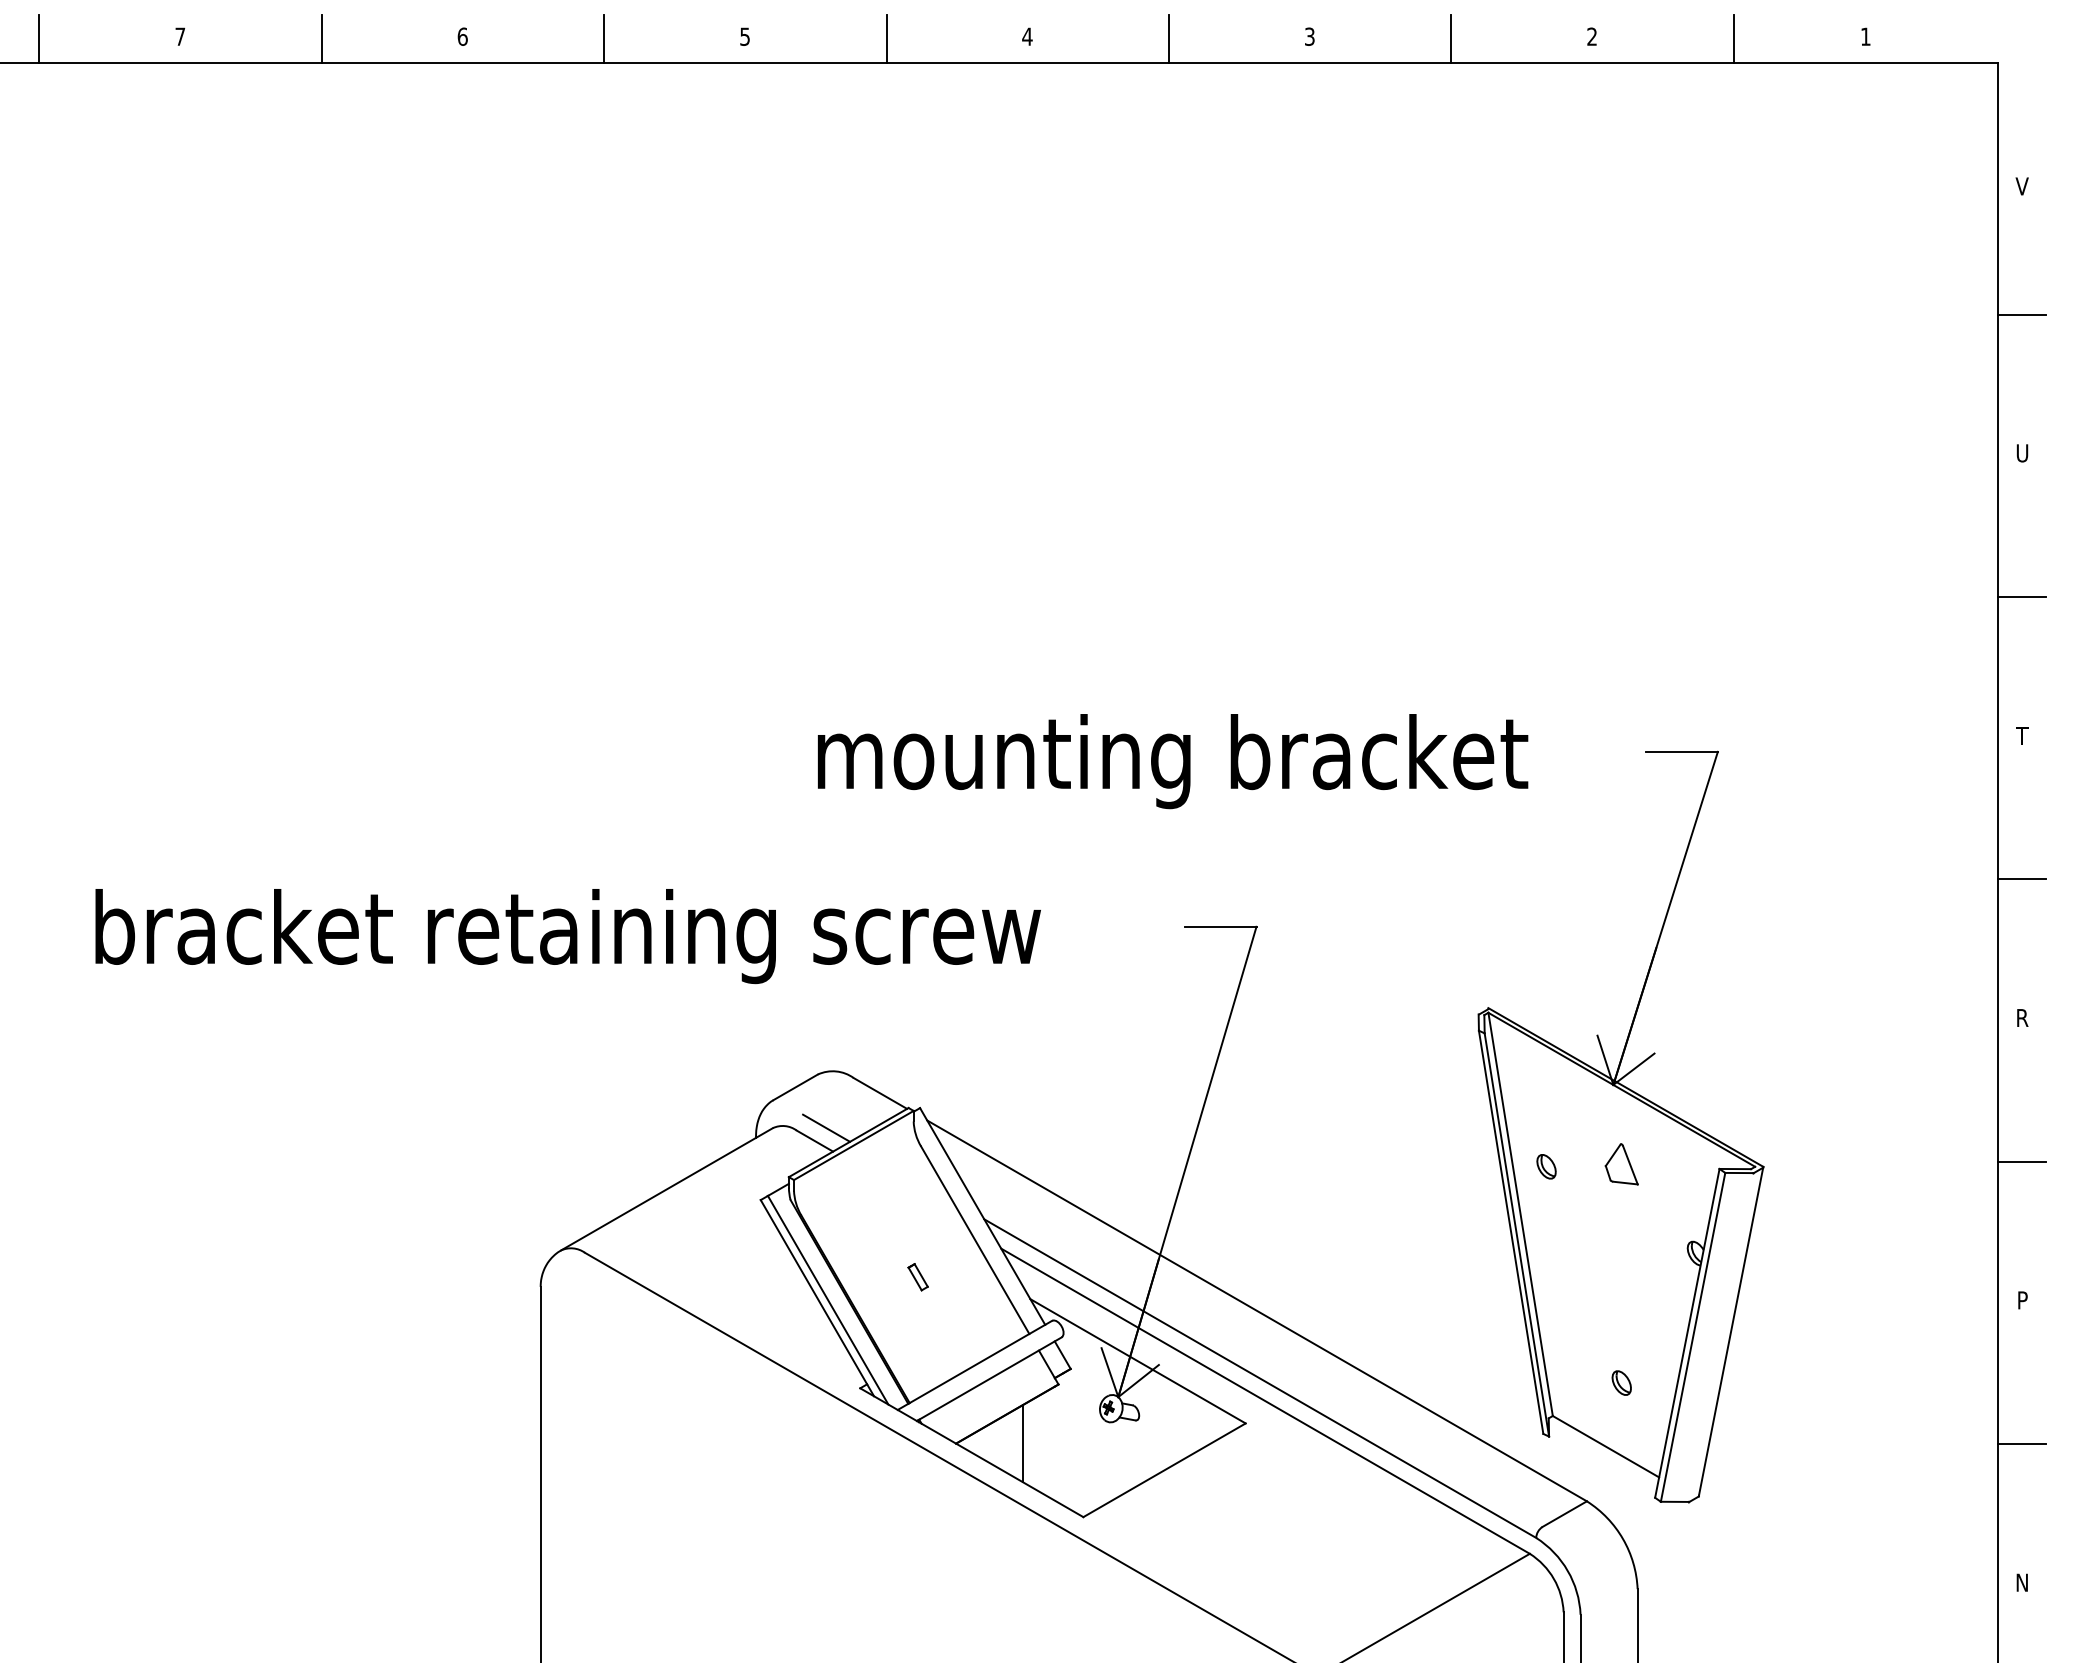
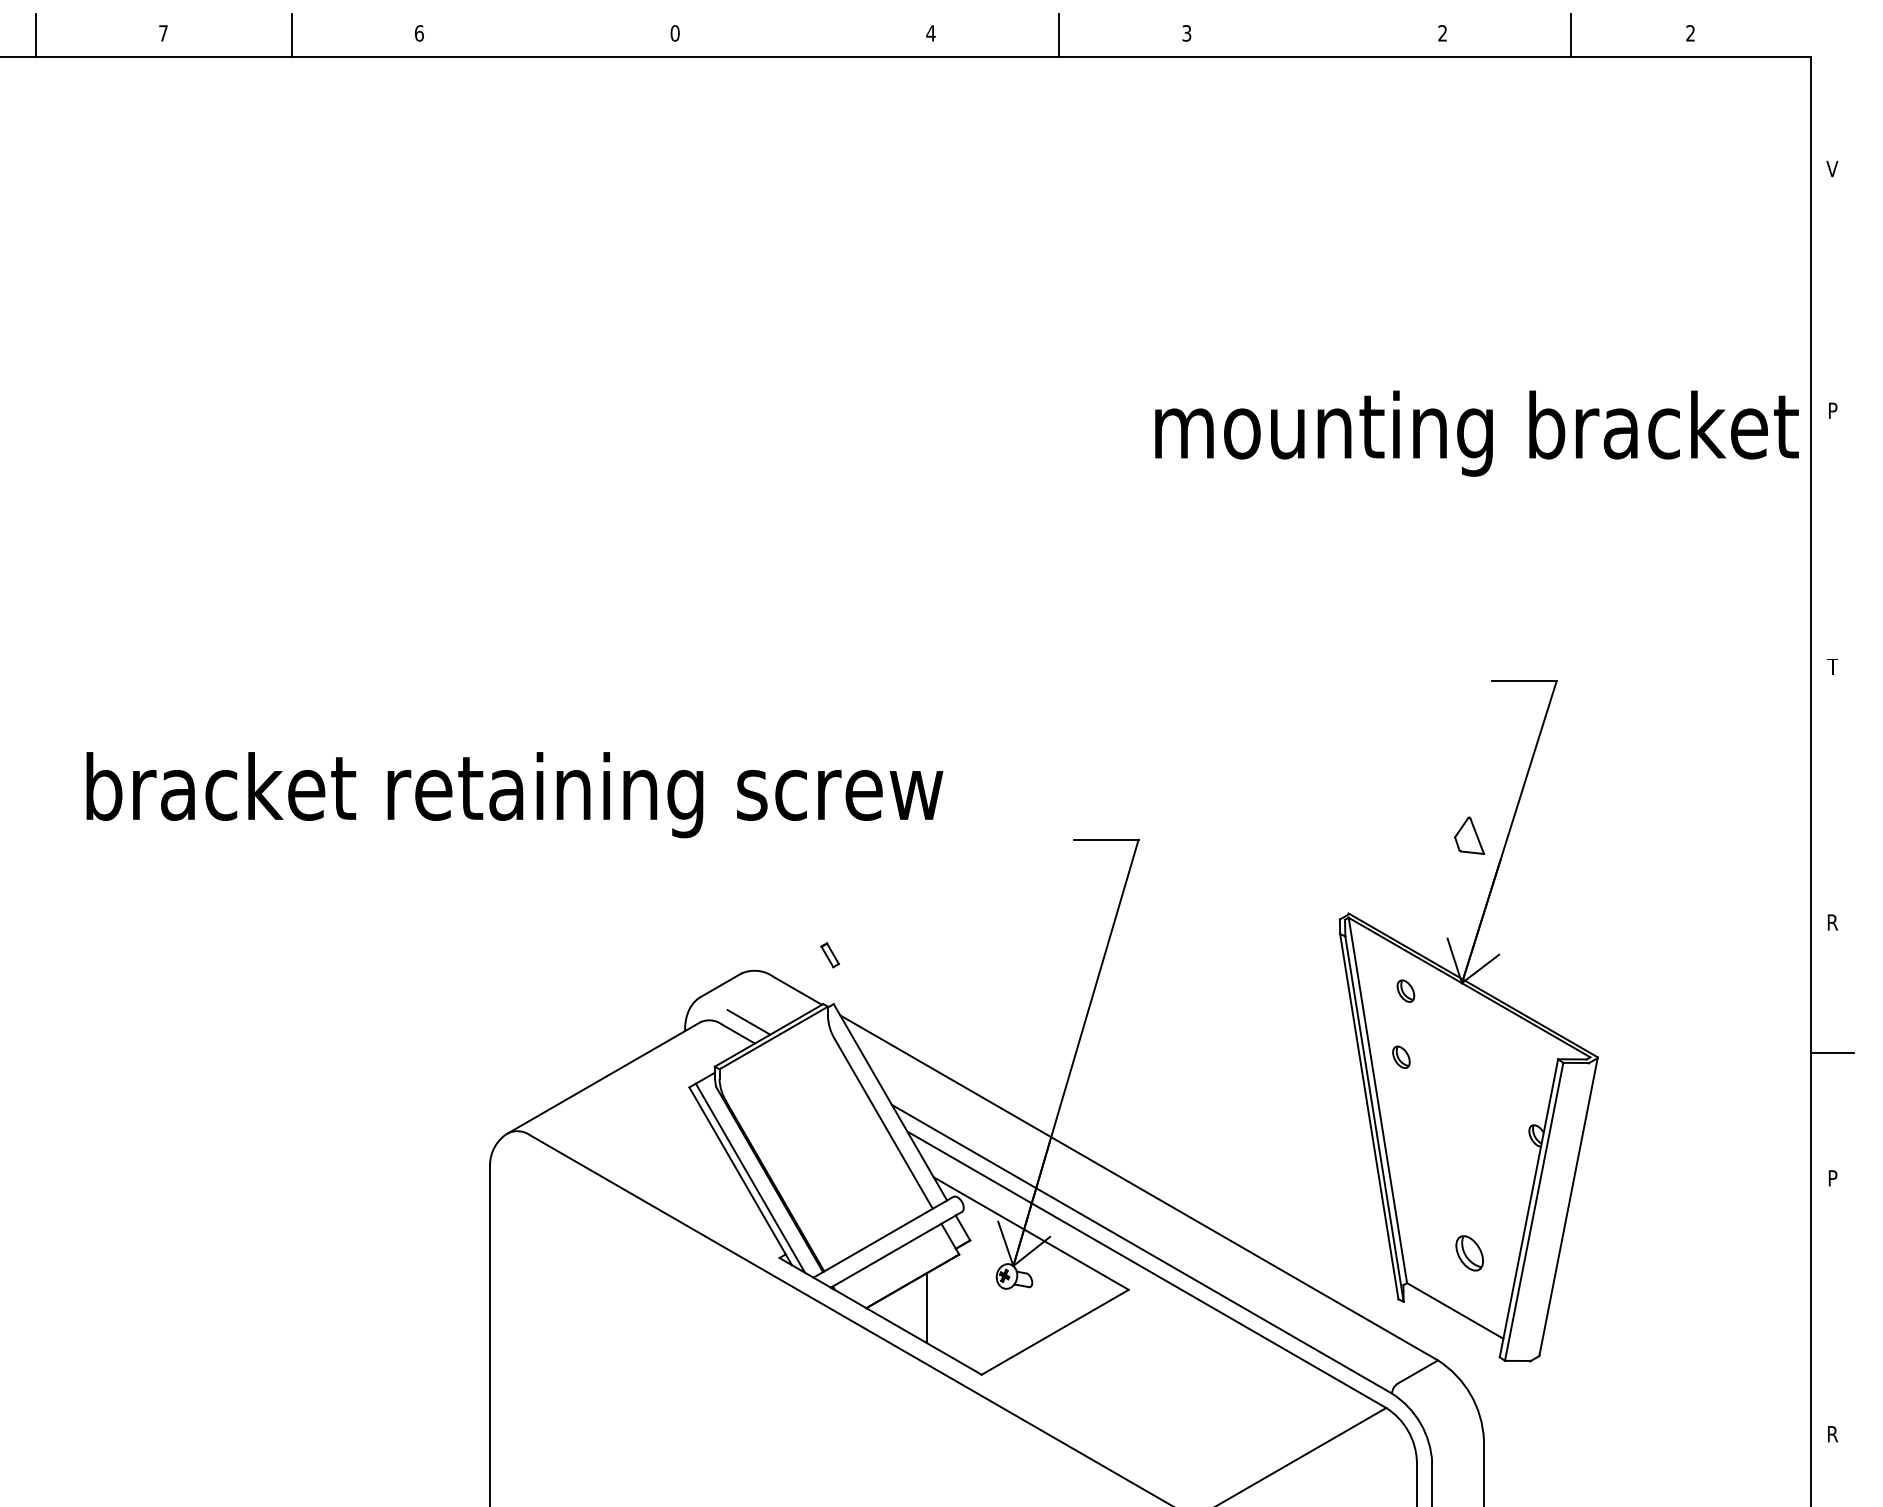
text: (745, 36) -> (675, 33), 5 -> 0
text: (1865, 36) -> (1690, 33), 1 -> 2
line: (604, 39) -> (547, 35), removed
line: (886, 39) -> (803, 35), removed
line: (1451, 39) -> (1315, 35), removed
line: (2022, 314) -> (1832, 285), removed
text: (2022, 453) -> (1832, 410), U -> P
line: (2022, 596) -> (1832, 540), removed
text: (1173, 761) -> (1477, 433), moved
line: (2022, 879) -> (1832, 796), removed
text: (567, 936) -> (514, 795), moved
part: (1551, 1093) -> (1405, 990), added
part: (1621, 1164) -> (1469, 835), moved
part: (917, 1277) -> (829, 955), moved
part: (1621, 1382) -> (1469, 1252), size x1.6
line: (2022, 1444) -> (1832, 1308), removed
text: (2022, 1582) -> (1832, 1433), N -> R

